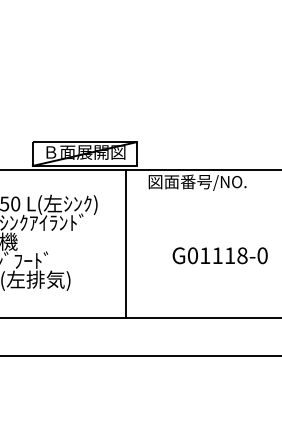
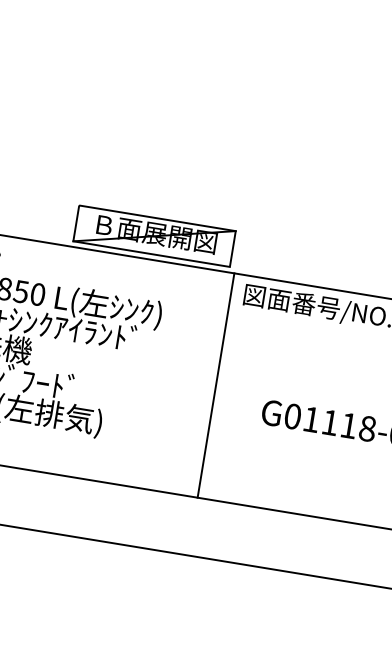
line: (126, 243) -> (216, 385), moved

